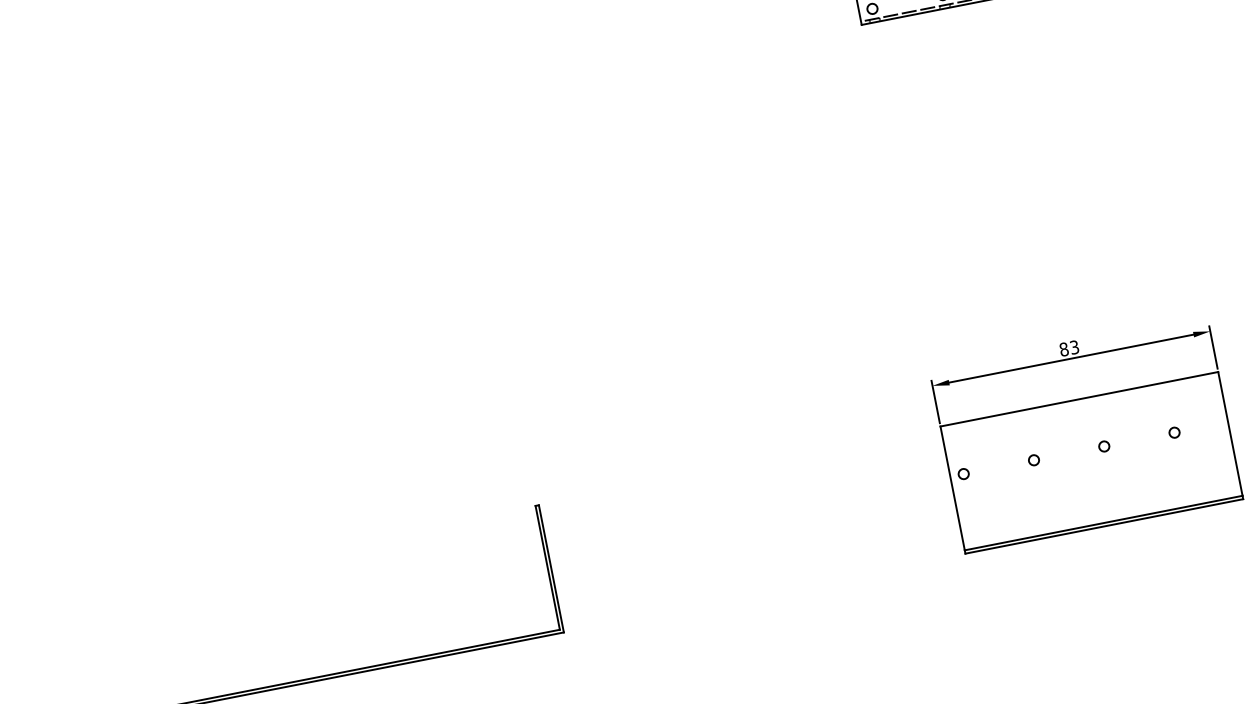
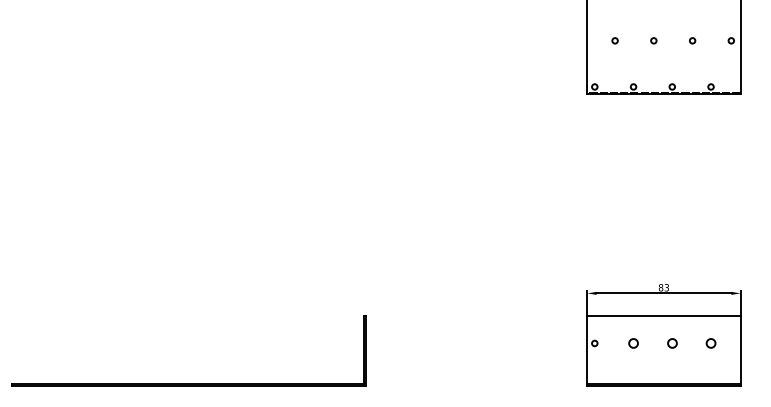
circle: (1173, 432) -> (710, 343), size x1.6
circle: (1102, 446) -> (671, 343), size x1.6
circle: (1033, 460) -> (633, 343), size x1.6

